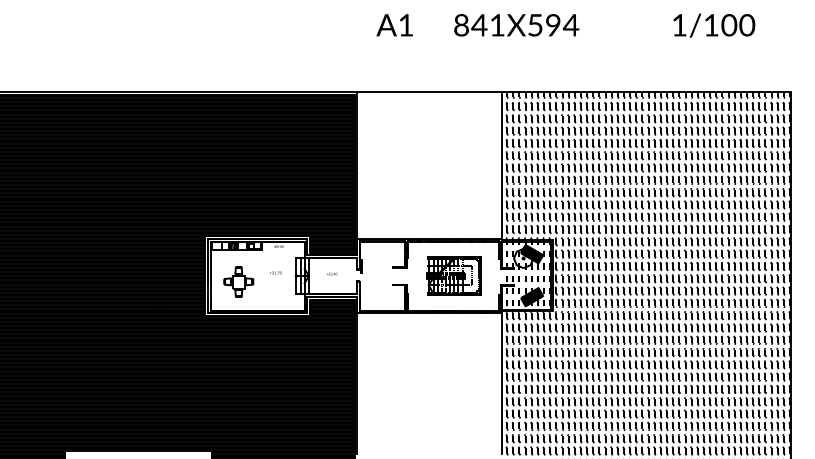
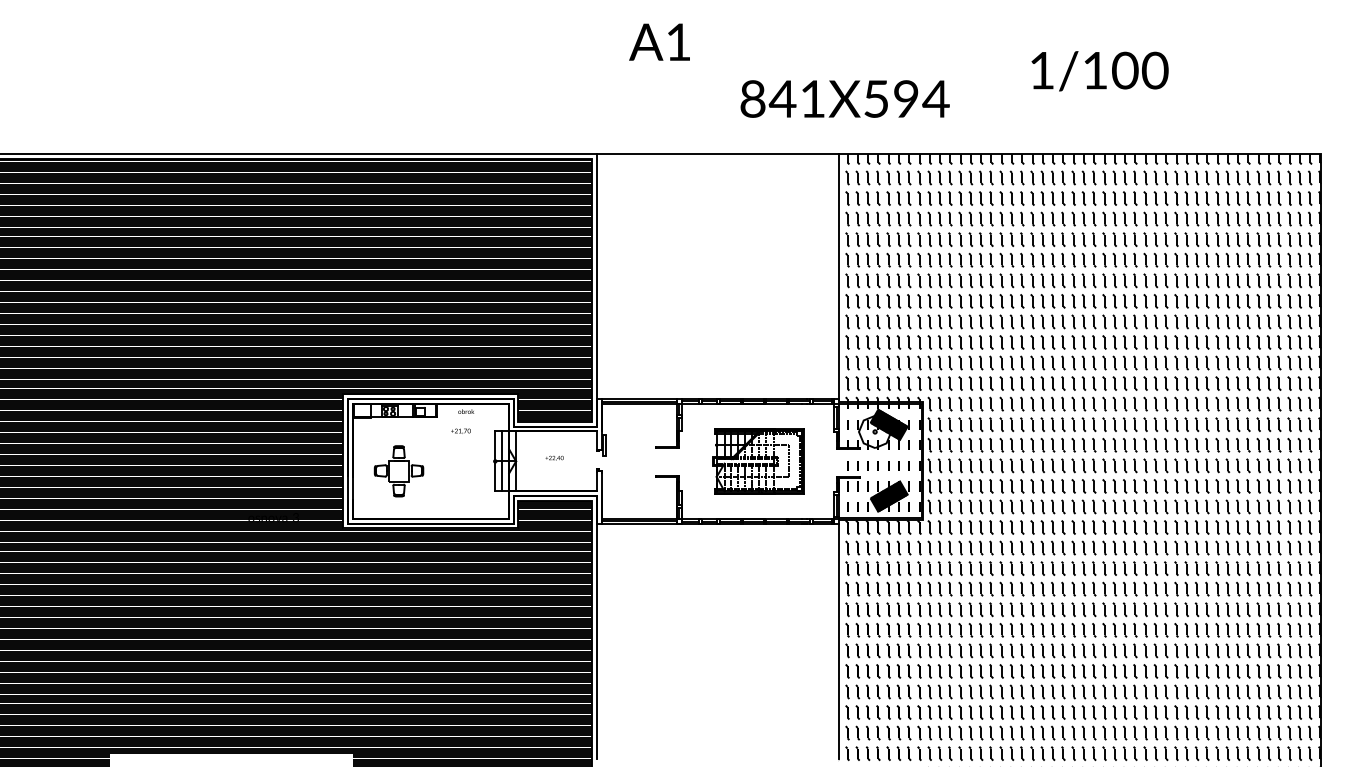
text: (516, 25) -> (844, 99), moved
text: (714, 25) -> (1100, 70), moved
text: (275, 272) -> (460, 430), moved

